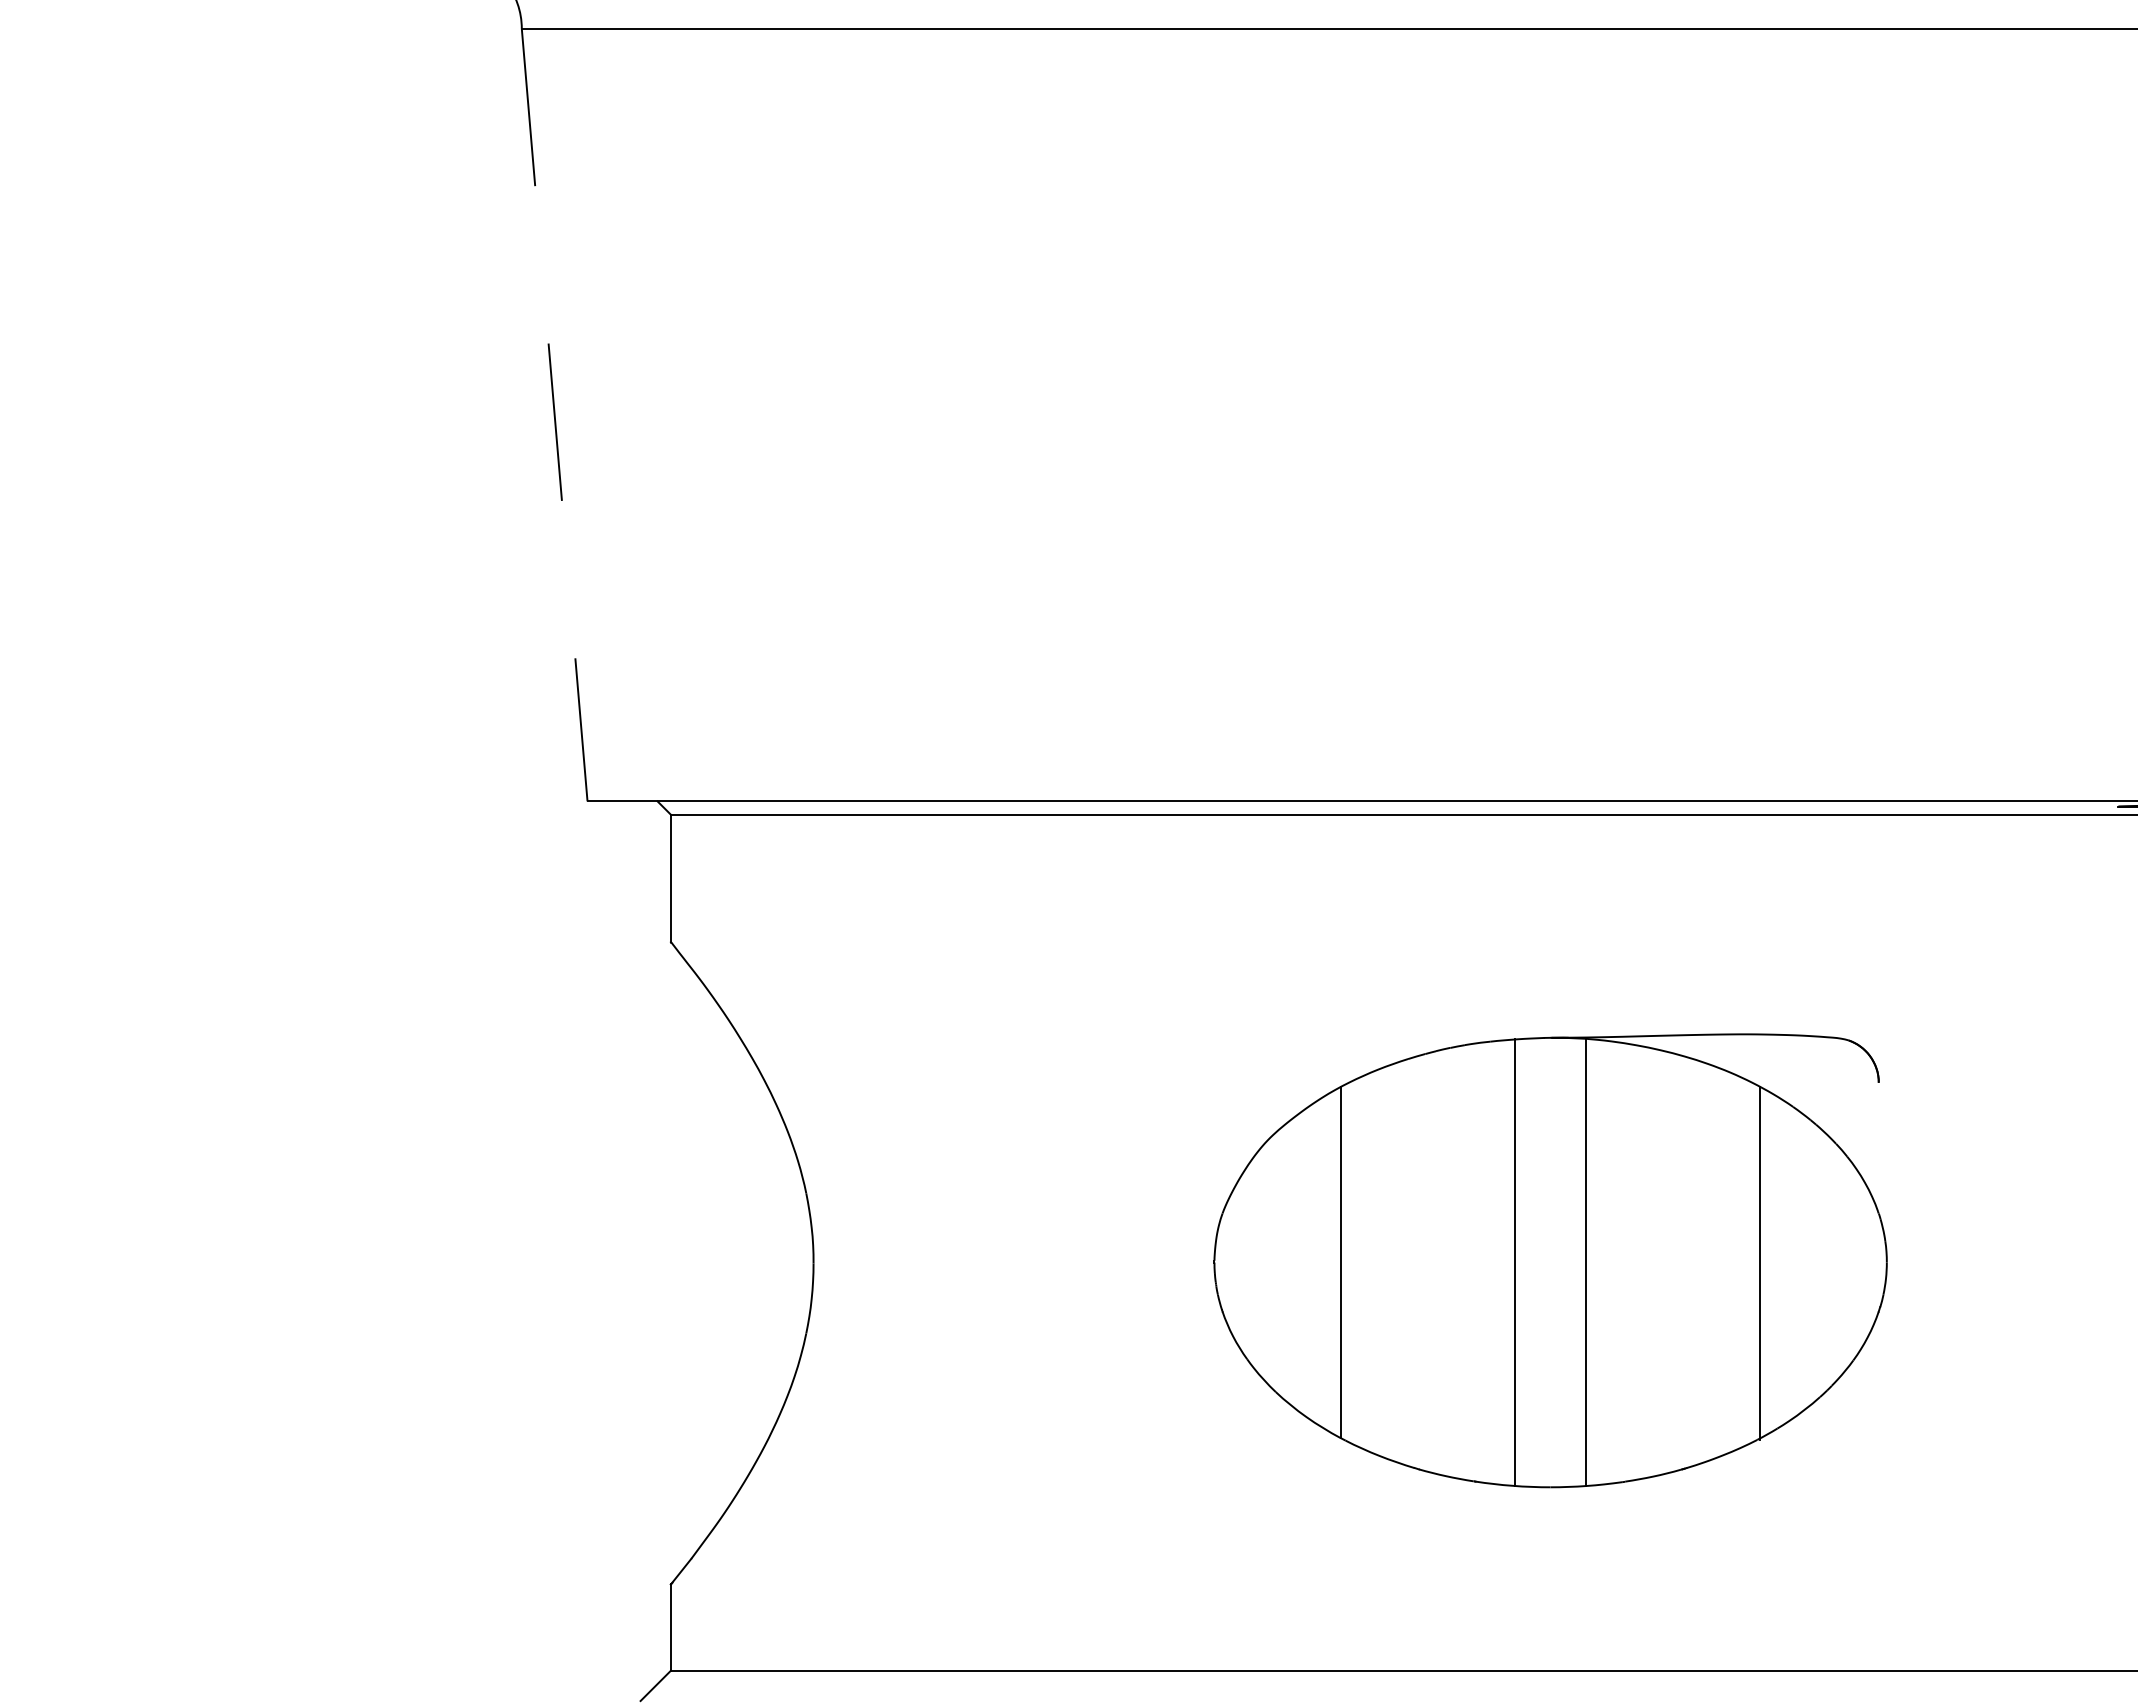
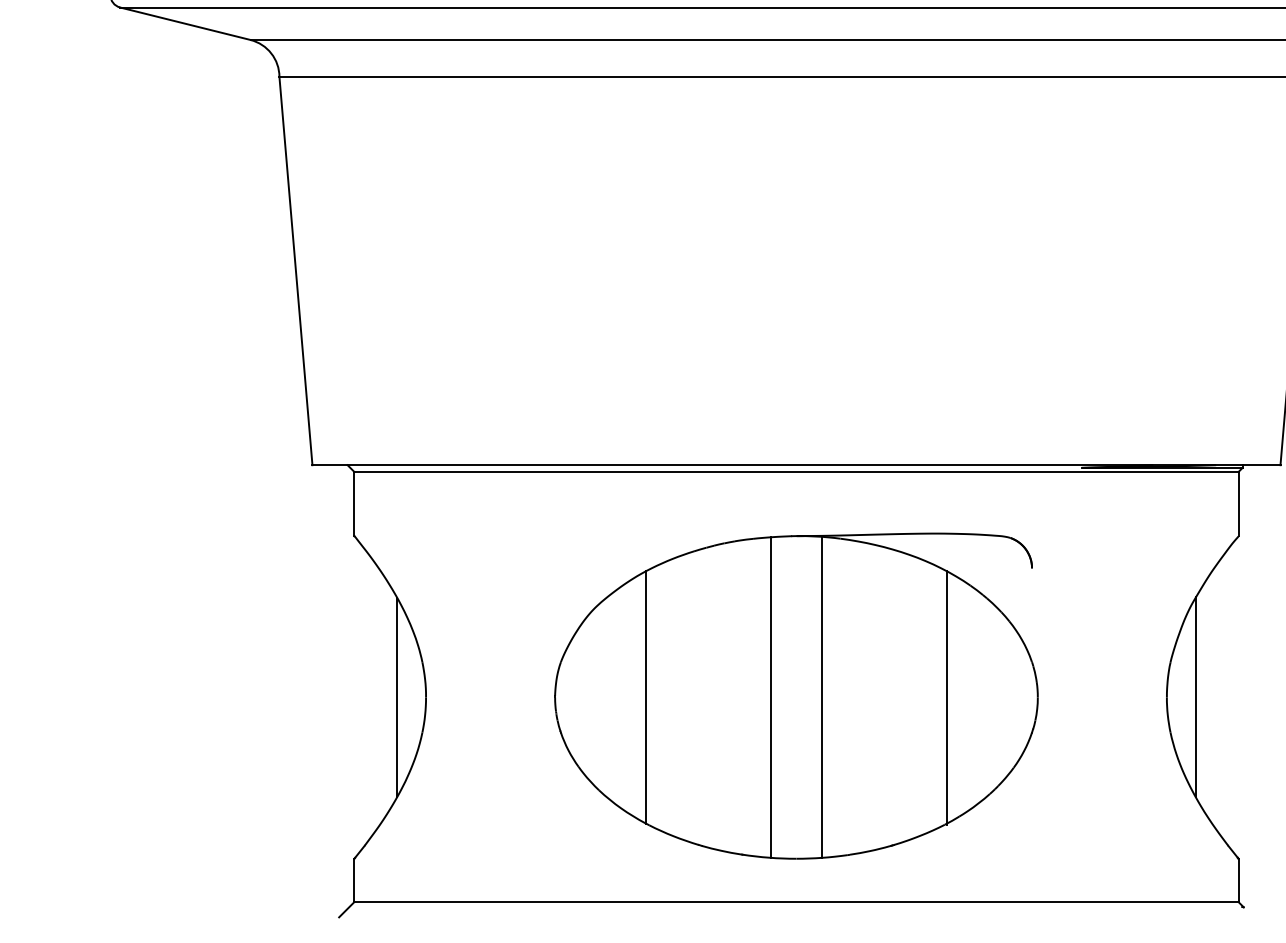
line: (553, 415) -> (295, 271), dashed -> solid
part: (1550, 1259) -> (796, 695), size x1.43
line: (756, 1263) -> (397, 697), added

